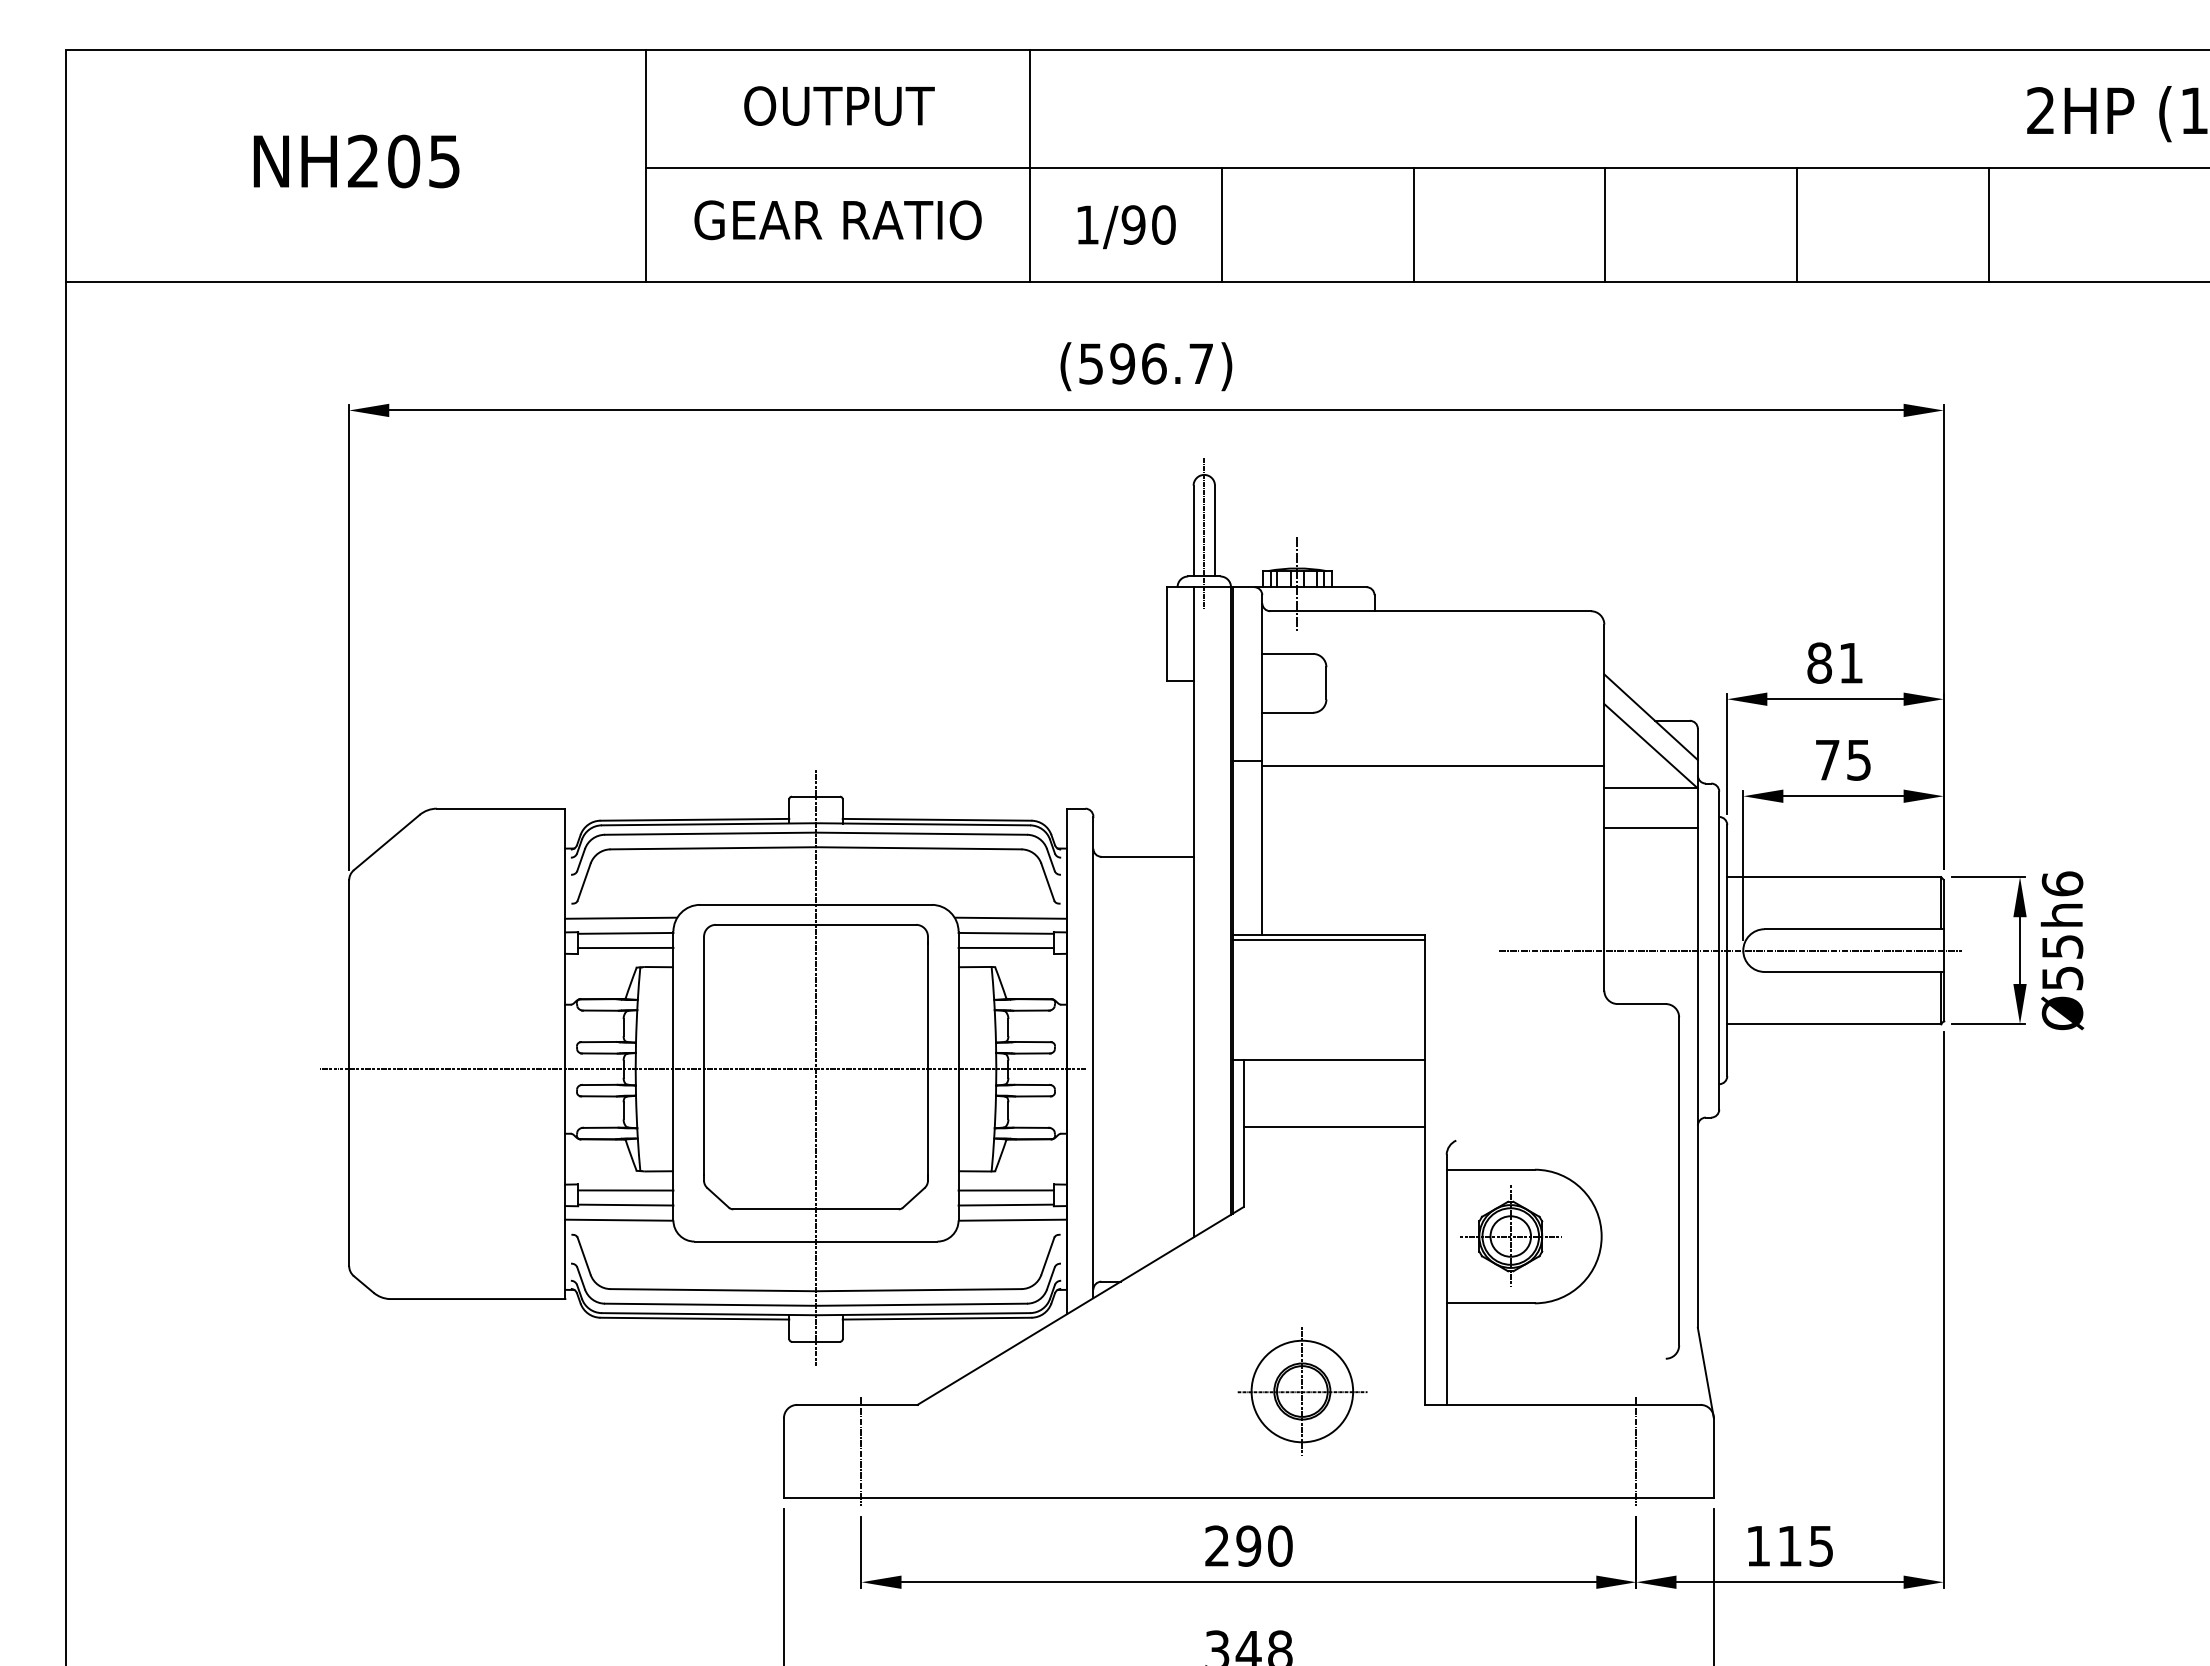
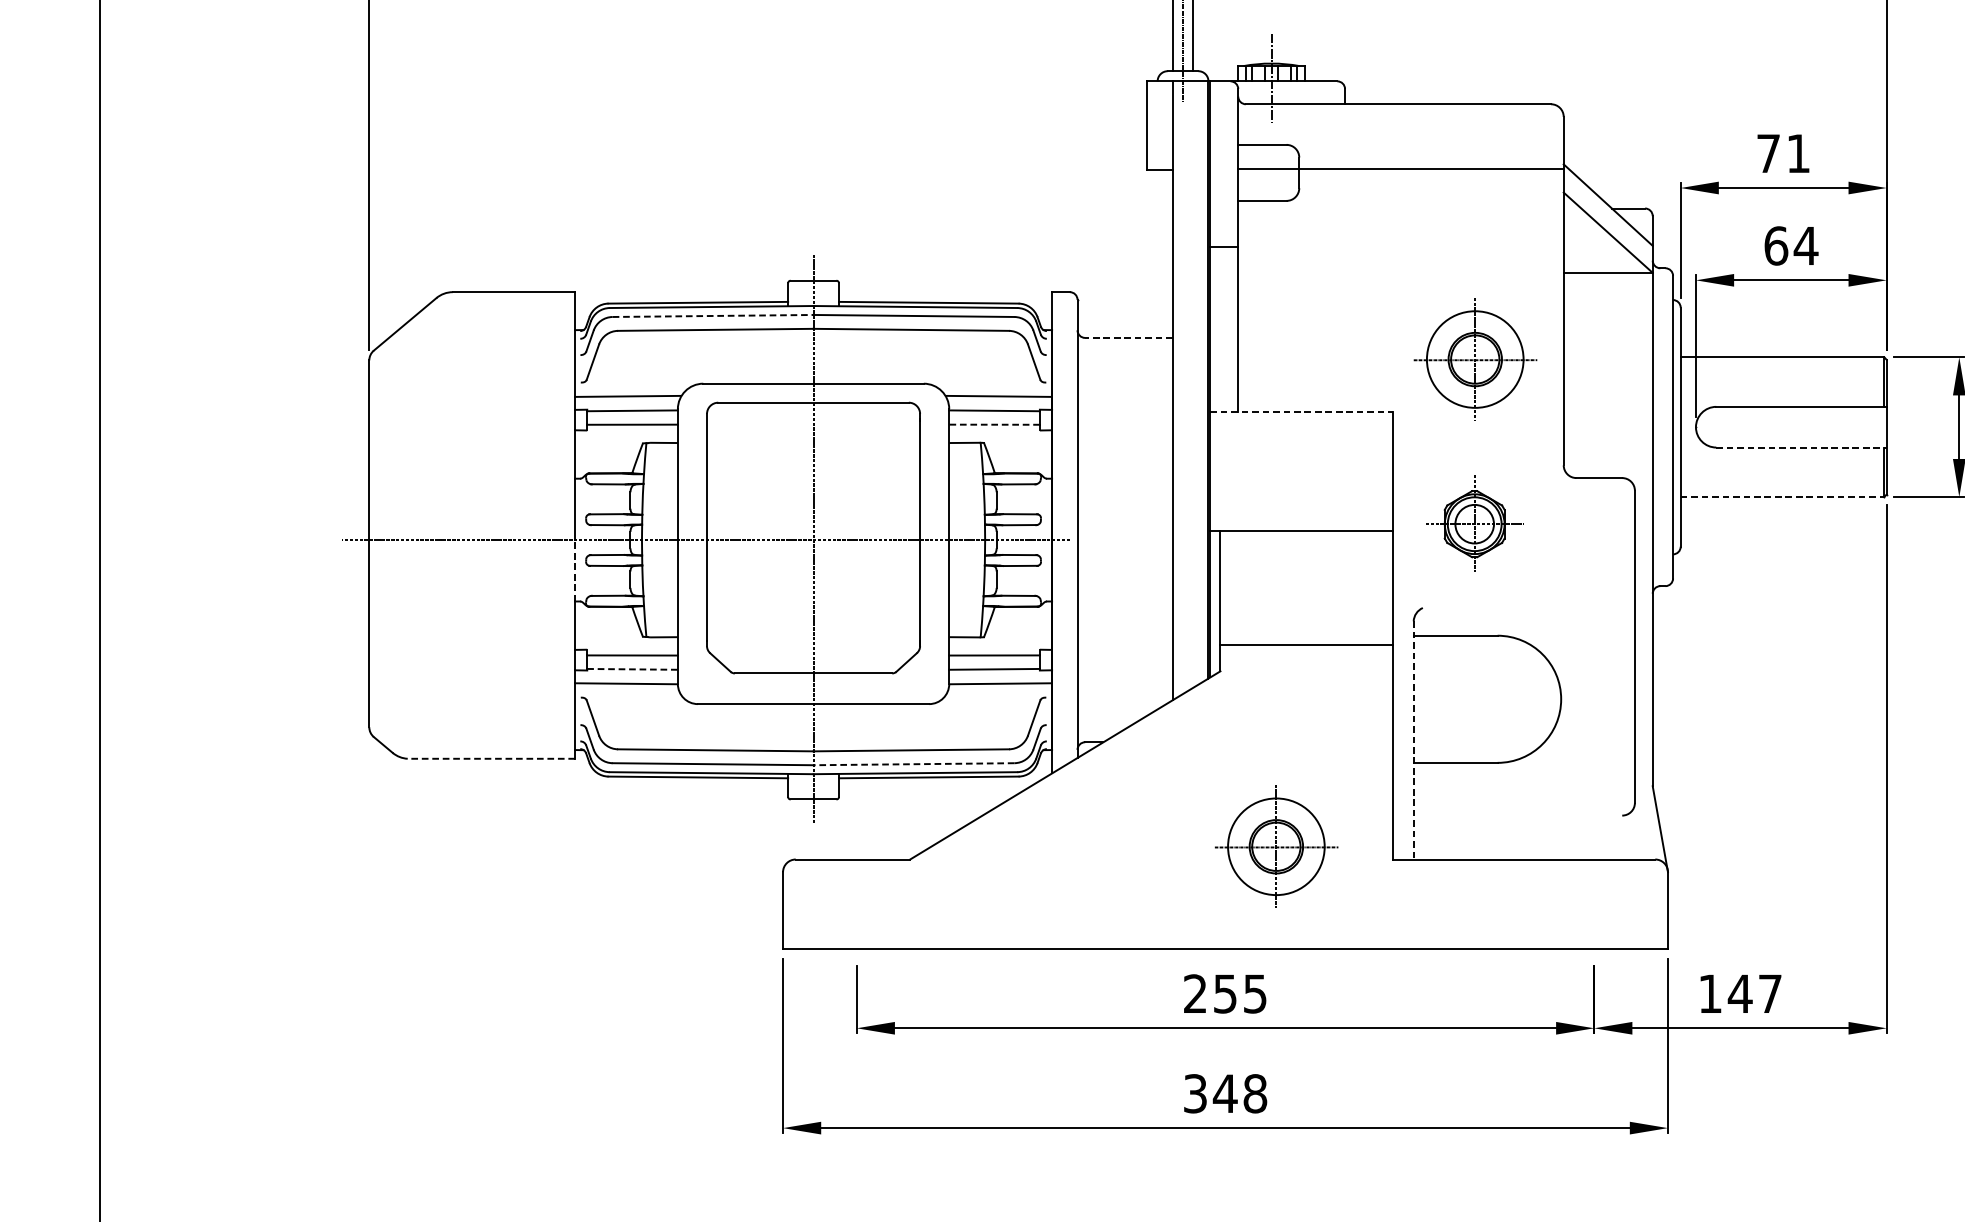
text: (1819, 662) -> (1768, 153), 81 -> 71
text: (1843, 759) -> (1791, 245), 75 -> 64
line: (1433, 765) -> (1401, 168), moved
line: (1650, 827) -> (1607, 310), removed
line: (710, 833) -> (713, 315), solid -> dashed
line: (1147, 856) -> (1129, 337), solid -> dashed
part: (1511, 879) -> (1475, 359), added
line: (1329, 934) -> (1302, 411), solid -> dashed
line: (1328, 939) -> (1301, 416), removed
line: (1006, 947) -> (994, 424), solid -> dashed
line: (1730, 950) -> (1683, 427), removed
line: (1854, 971) -> (1801, 447), solid -> dashed
line: (1834, 1024) -> (1782, 497), solid -> dashed
line: (565, 1101) -> (575, 570), solid -> dashed
line: (1334, 1126) -> (1306, 644), moved
line: (625, 1205) -> (632, 669), solid -> dashed
part: (1510, 1235) -> (1474, 523), moved
line: (1446, 1280) -> (1413, 741), solid -> dashed
line: (477, 1299) -> (491, 759), solid -> dashed
line: (921, 1304) -> (913, 763), solid -> dashed
line: (861, 1451) -> (856, 903), removed
line: (1636, 1451) -> (1594, 903), removed
text: (1264, 1545) -> (1240, 993), 290 -> 255
text: (1804, 1546) -> (1754, 994), 115 -> 147

